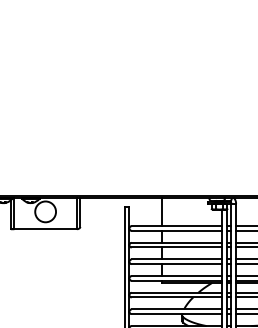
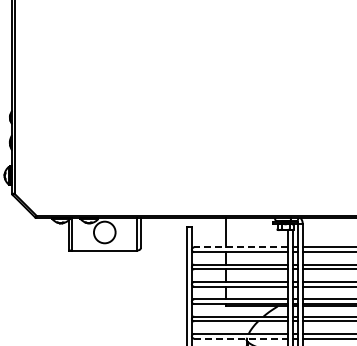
line: (177, 226) -> (241, 247), solid -> dashed
line: (177, 313) -> (241, 338), solid -> dashed

